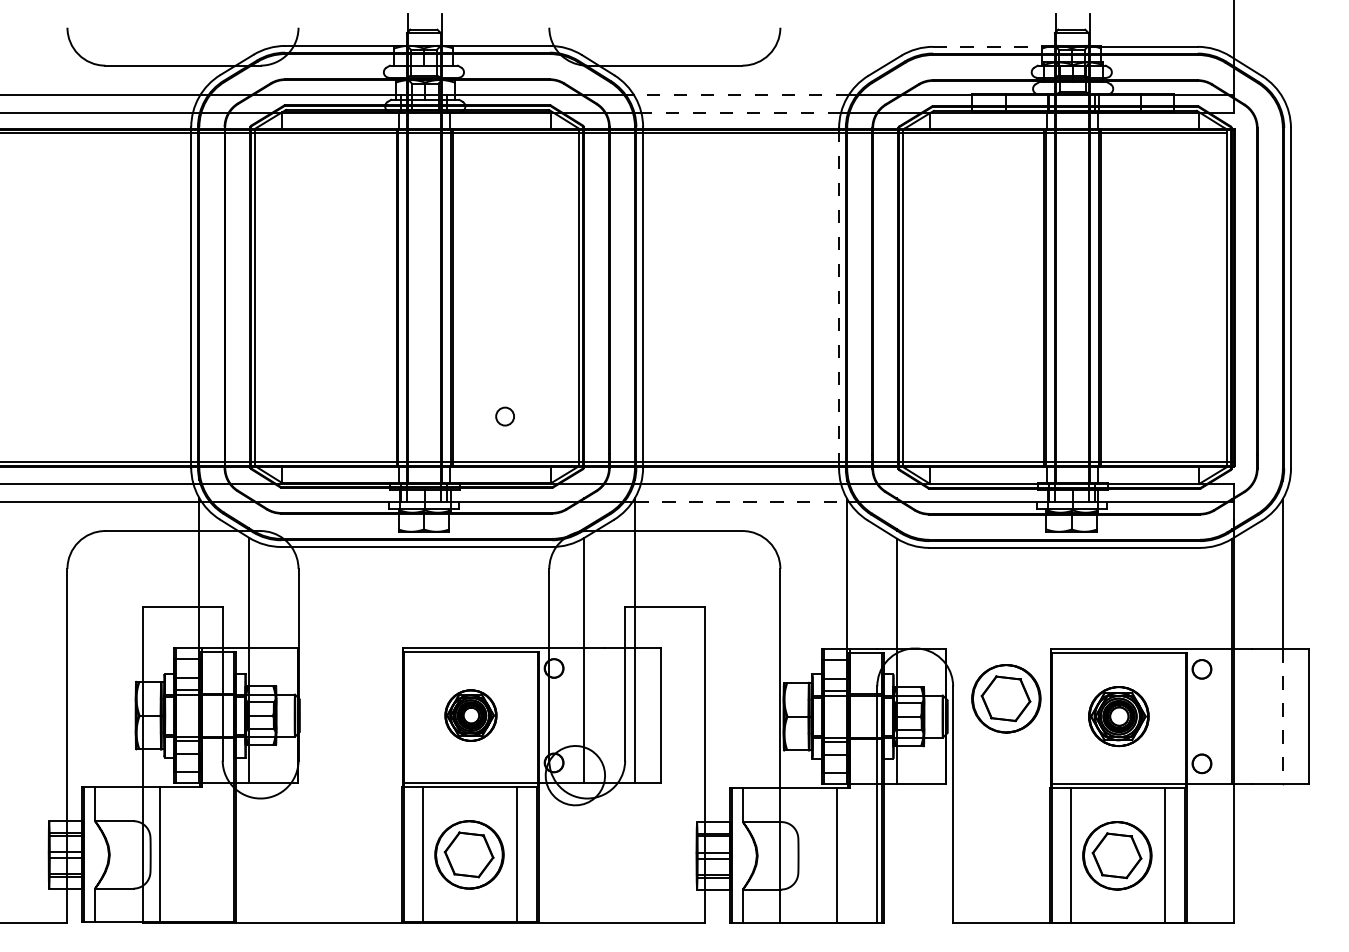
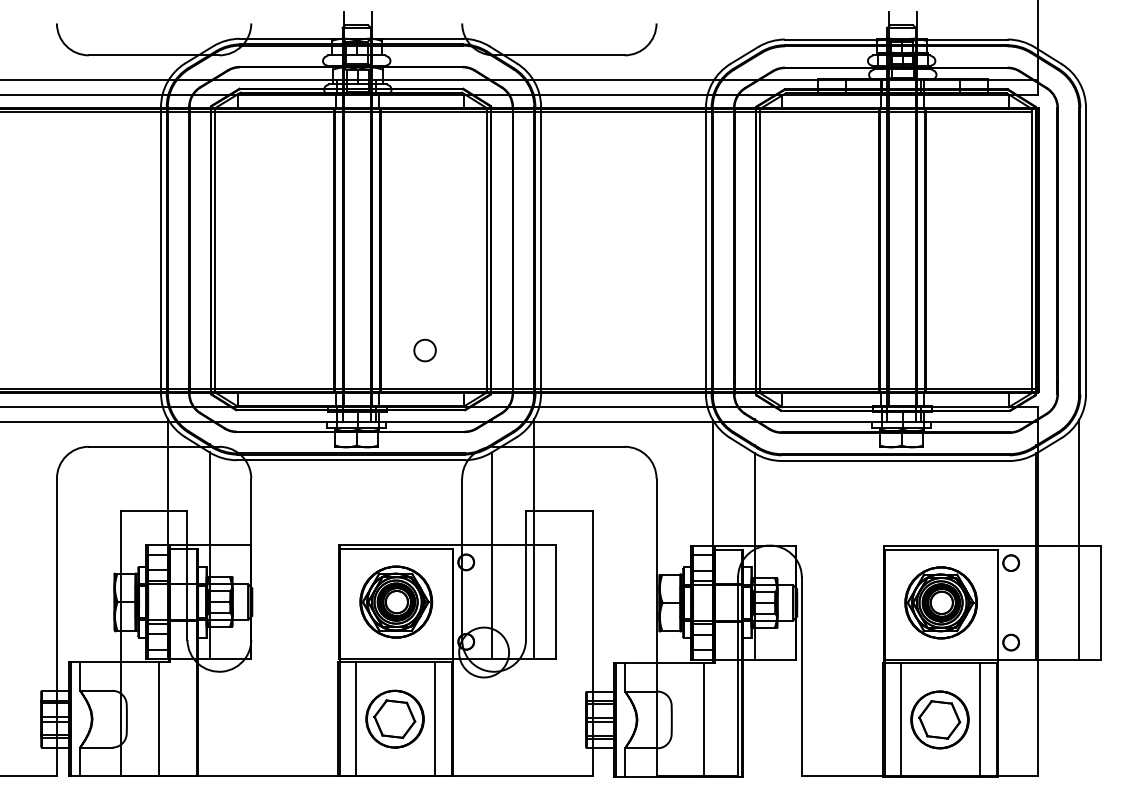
line: (994, 46) -> (836, 39), dashed -> solid
line: (741, 94) -> (623, 79), dashed -> solid
line: (741, 112) -> (623, 94), dashed -> solid
line: (839, 297) -> (706, 250), dashed -> solid
circle: (504, 416) -> (424, 350), size x1.43
line: (741, 502) -> (623, 422), dashed -> solid
part: (1006, 698) -> (846, 587), removed
part: (470, 715) -> (395, 601), size x1.67
part: (1118, 716) -> (940, 602), size x1.43
line: (1282, 717) -> (1078, 603), dashed -> solid
line: (159, 854) -> (158, 718), moved

